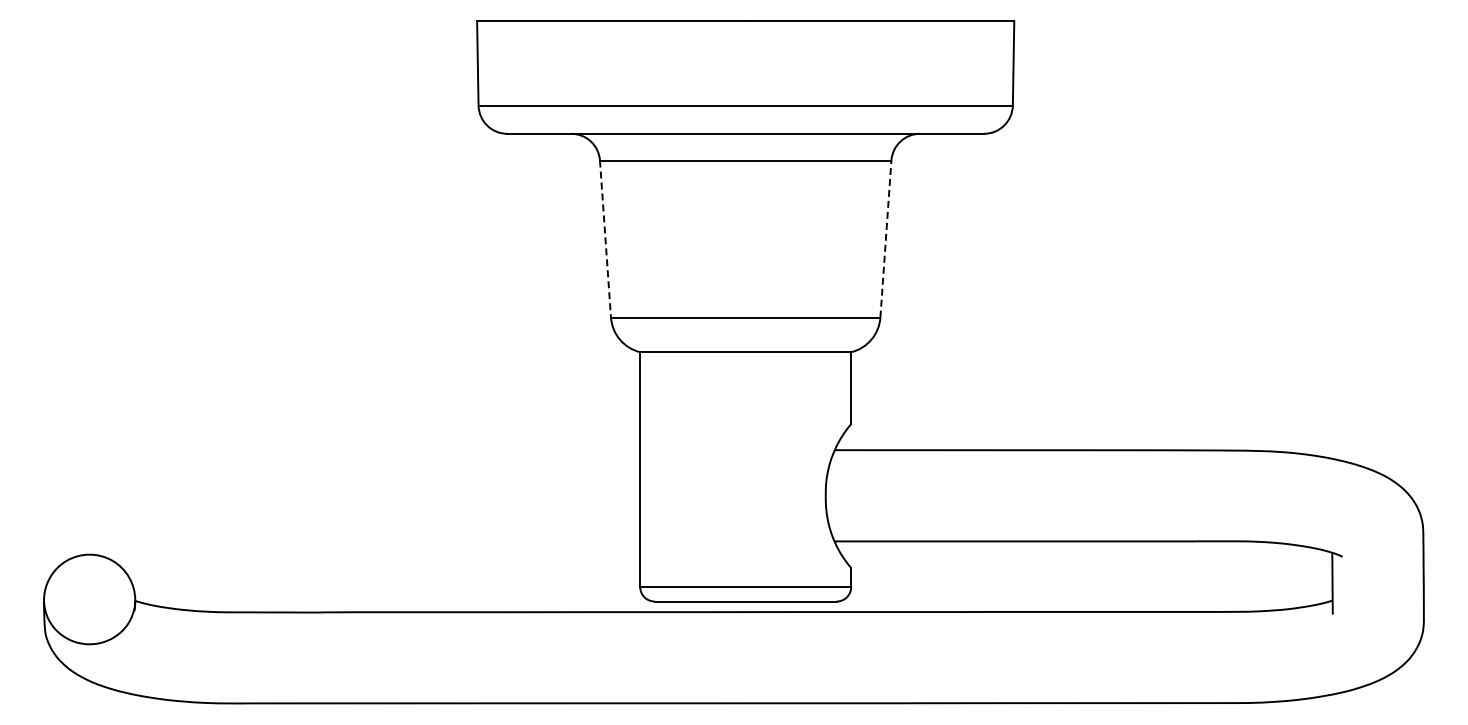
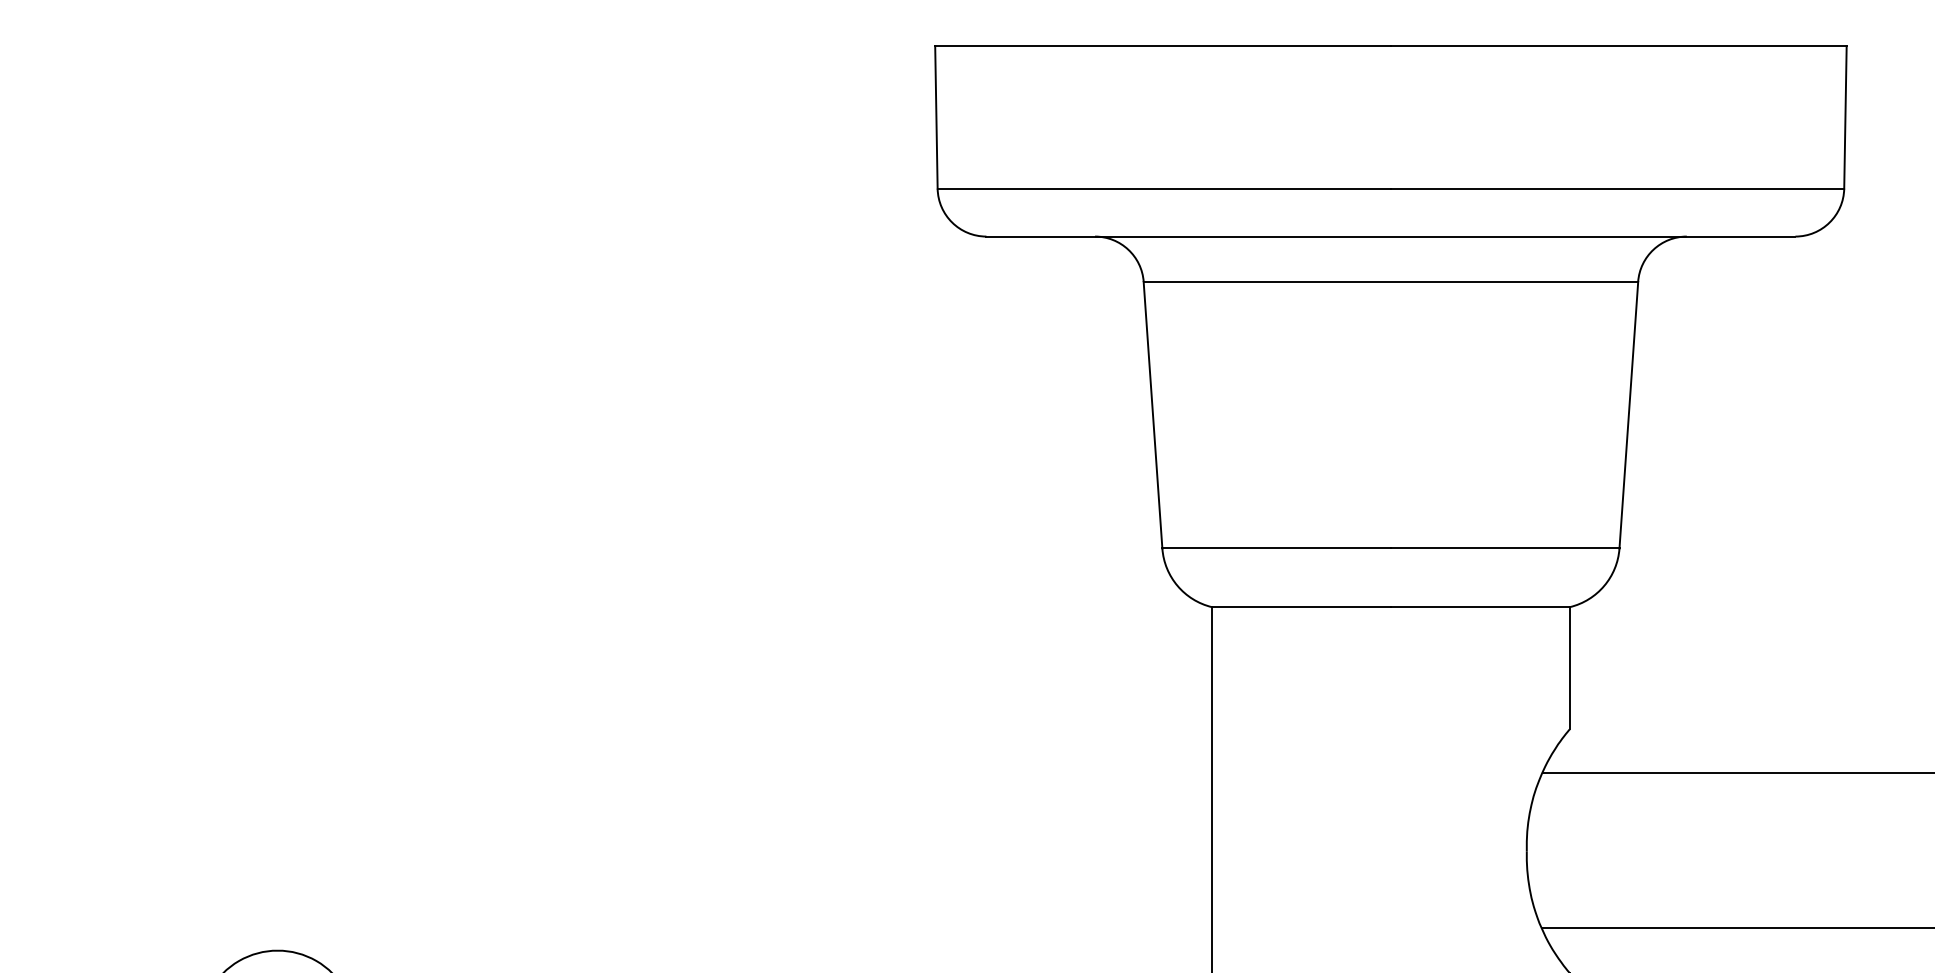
line: (605, 239) -> (1153, 415), dashed -> solid
line: (885, 239) -> (1628, 415), dashed -> solid

